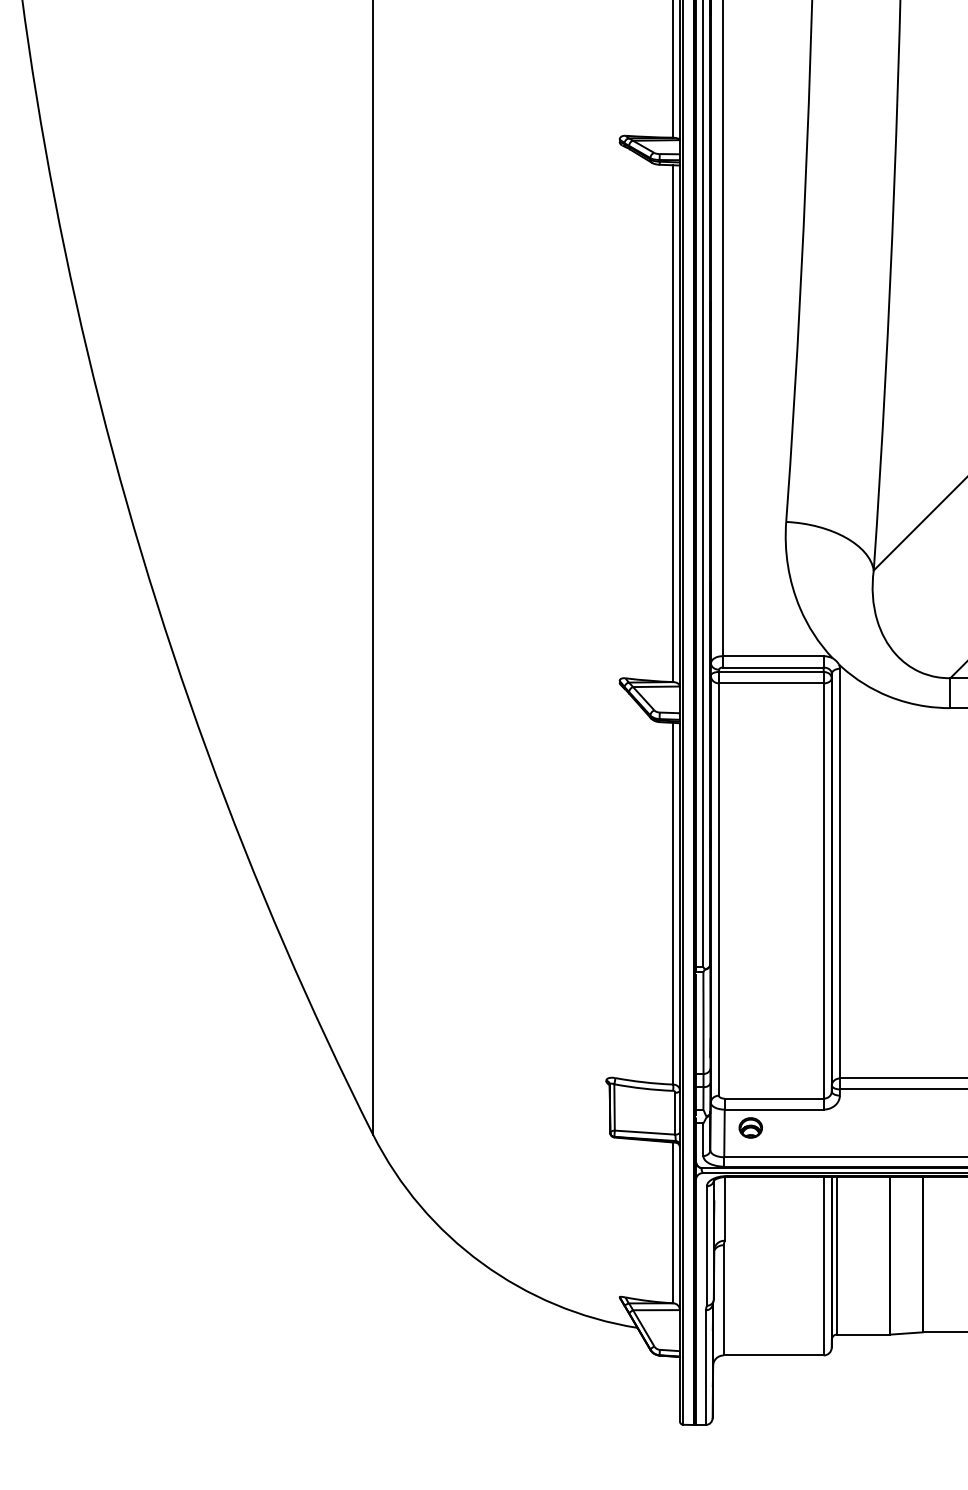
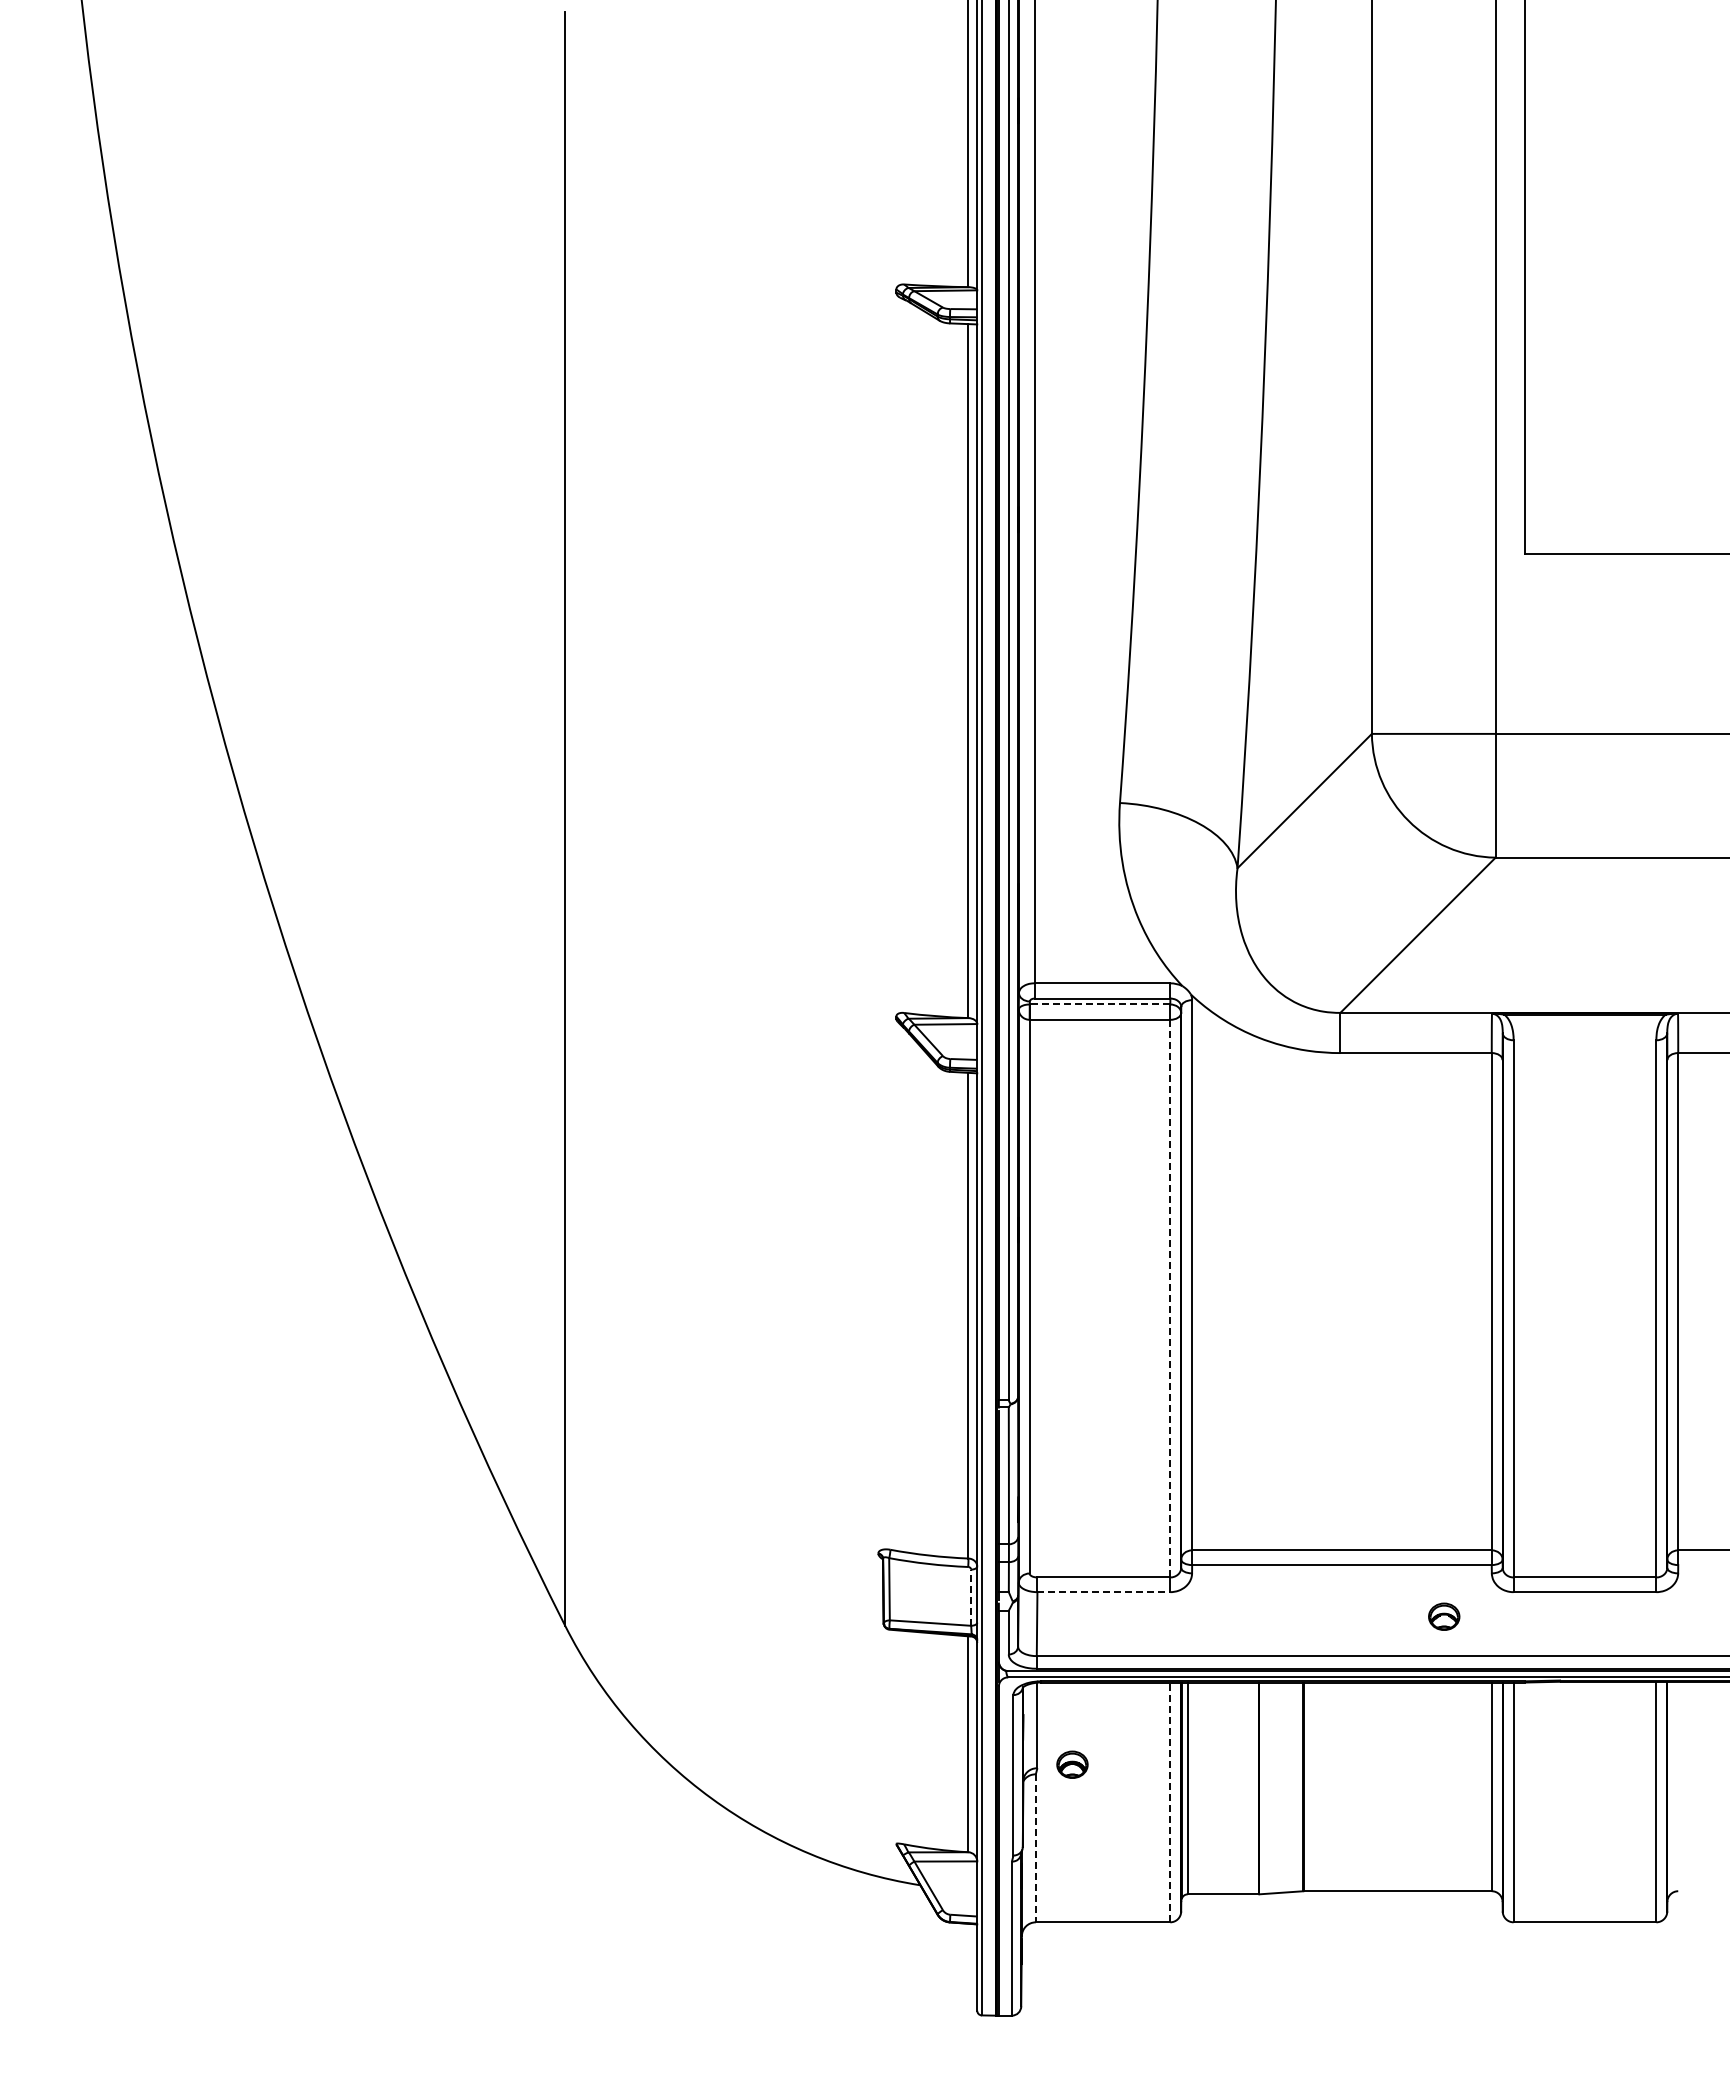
line: (770, 671) -> (1099, 1004), solid -> dashed
line: (823, 890) -> (1170, 1298), solid -> dashed
line: (774, 1109) -> (1104, 1592), solid -> dashed
line: (675, 1113) -> (971, 1597), solid -> dashed
part: (750, 1127) -> (1072, 1764), moved
line: (823, 1266) -> (1170, 1802), solid -> dashed
line: (723, 1300) -> (1035, 1848), solid -> dashed

